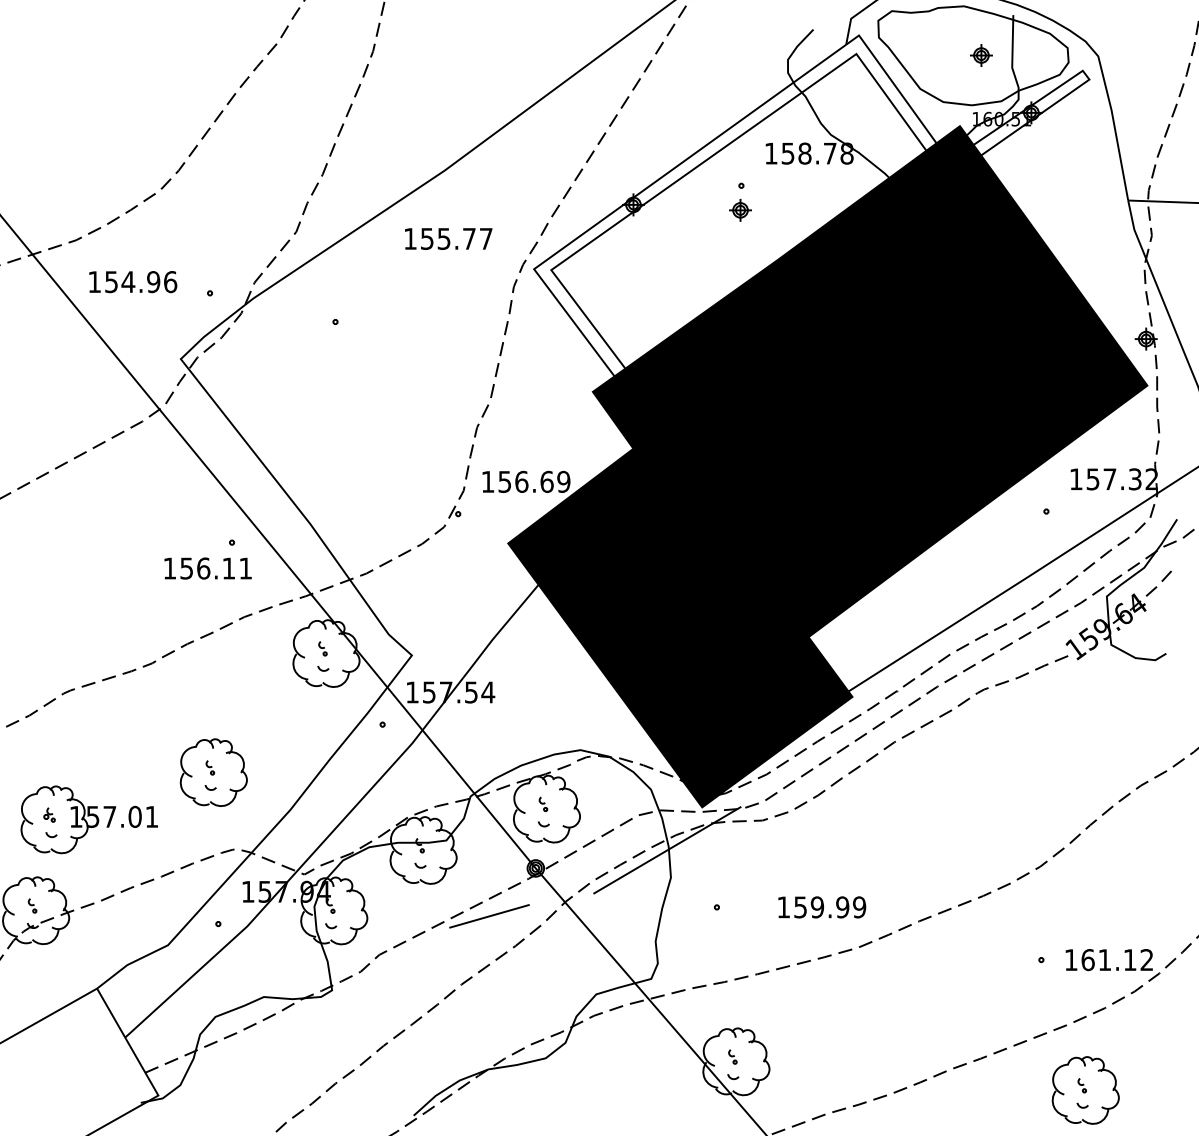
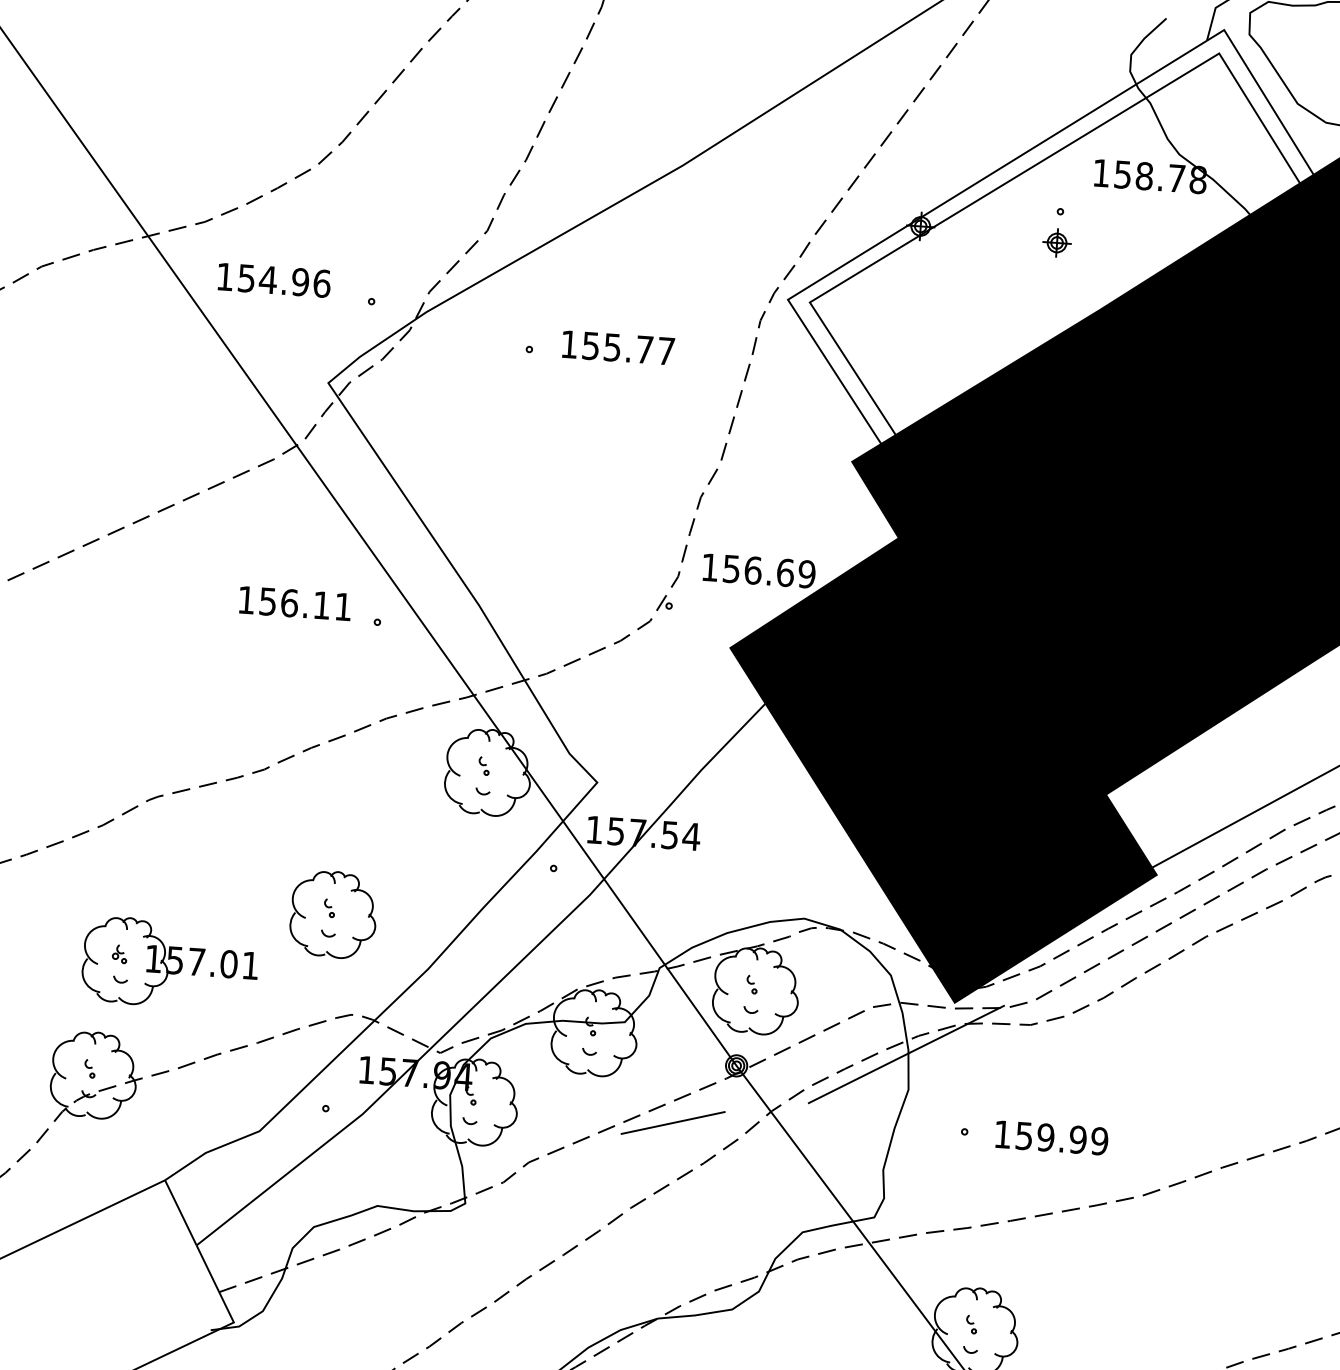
text: (448, 238) -> (618, 347), moved
text: (207, 568) -> (294, 603), moved
text: (822, 907) -> (1052, 1138), moved

